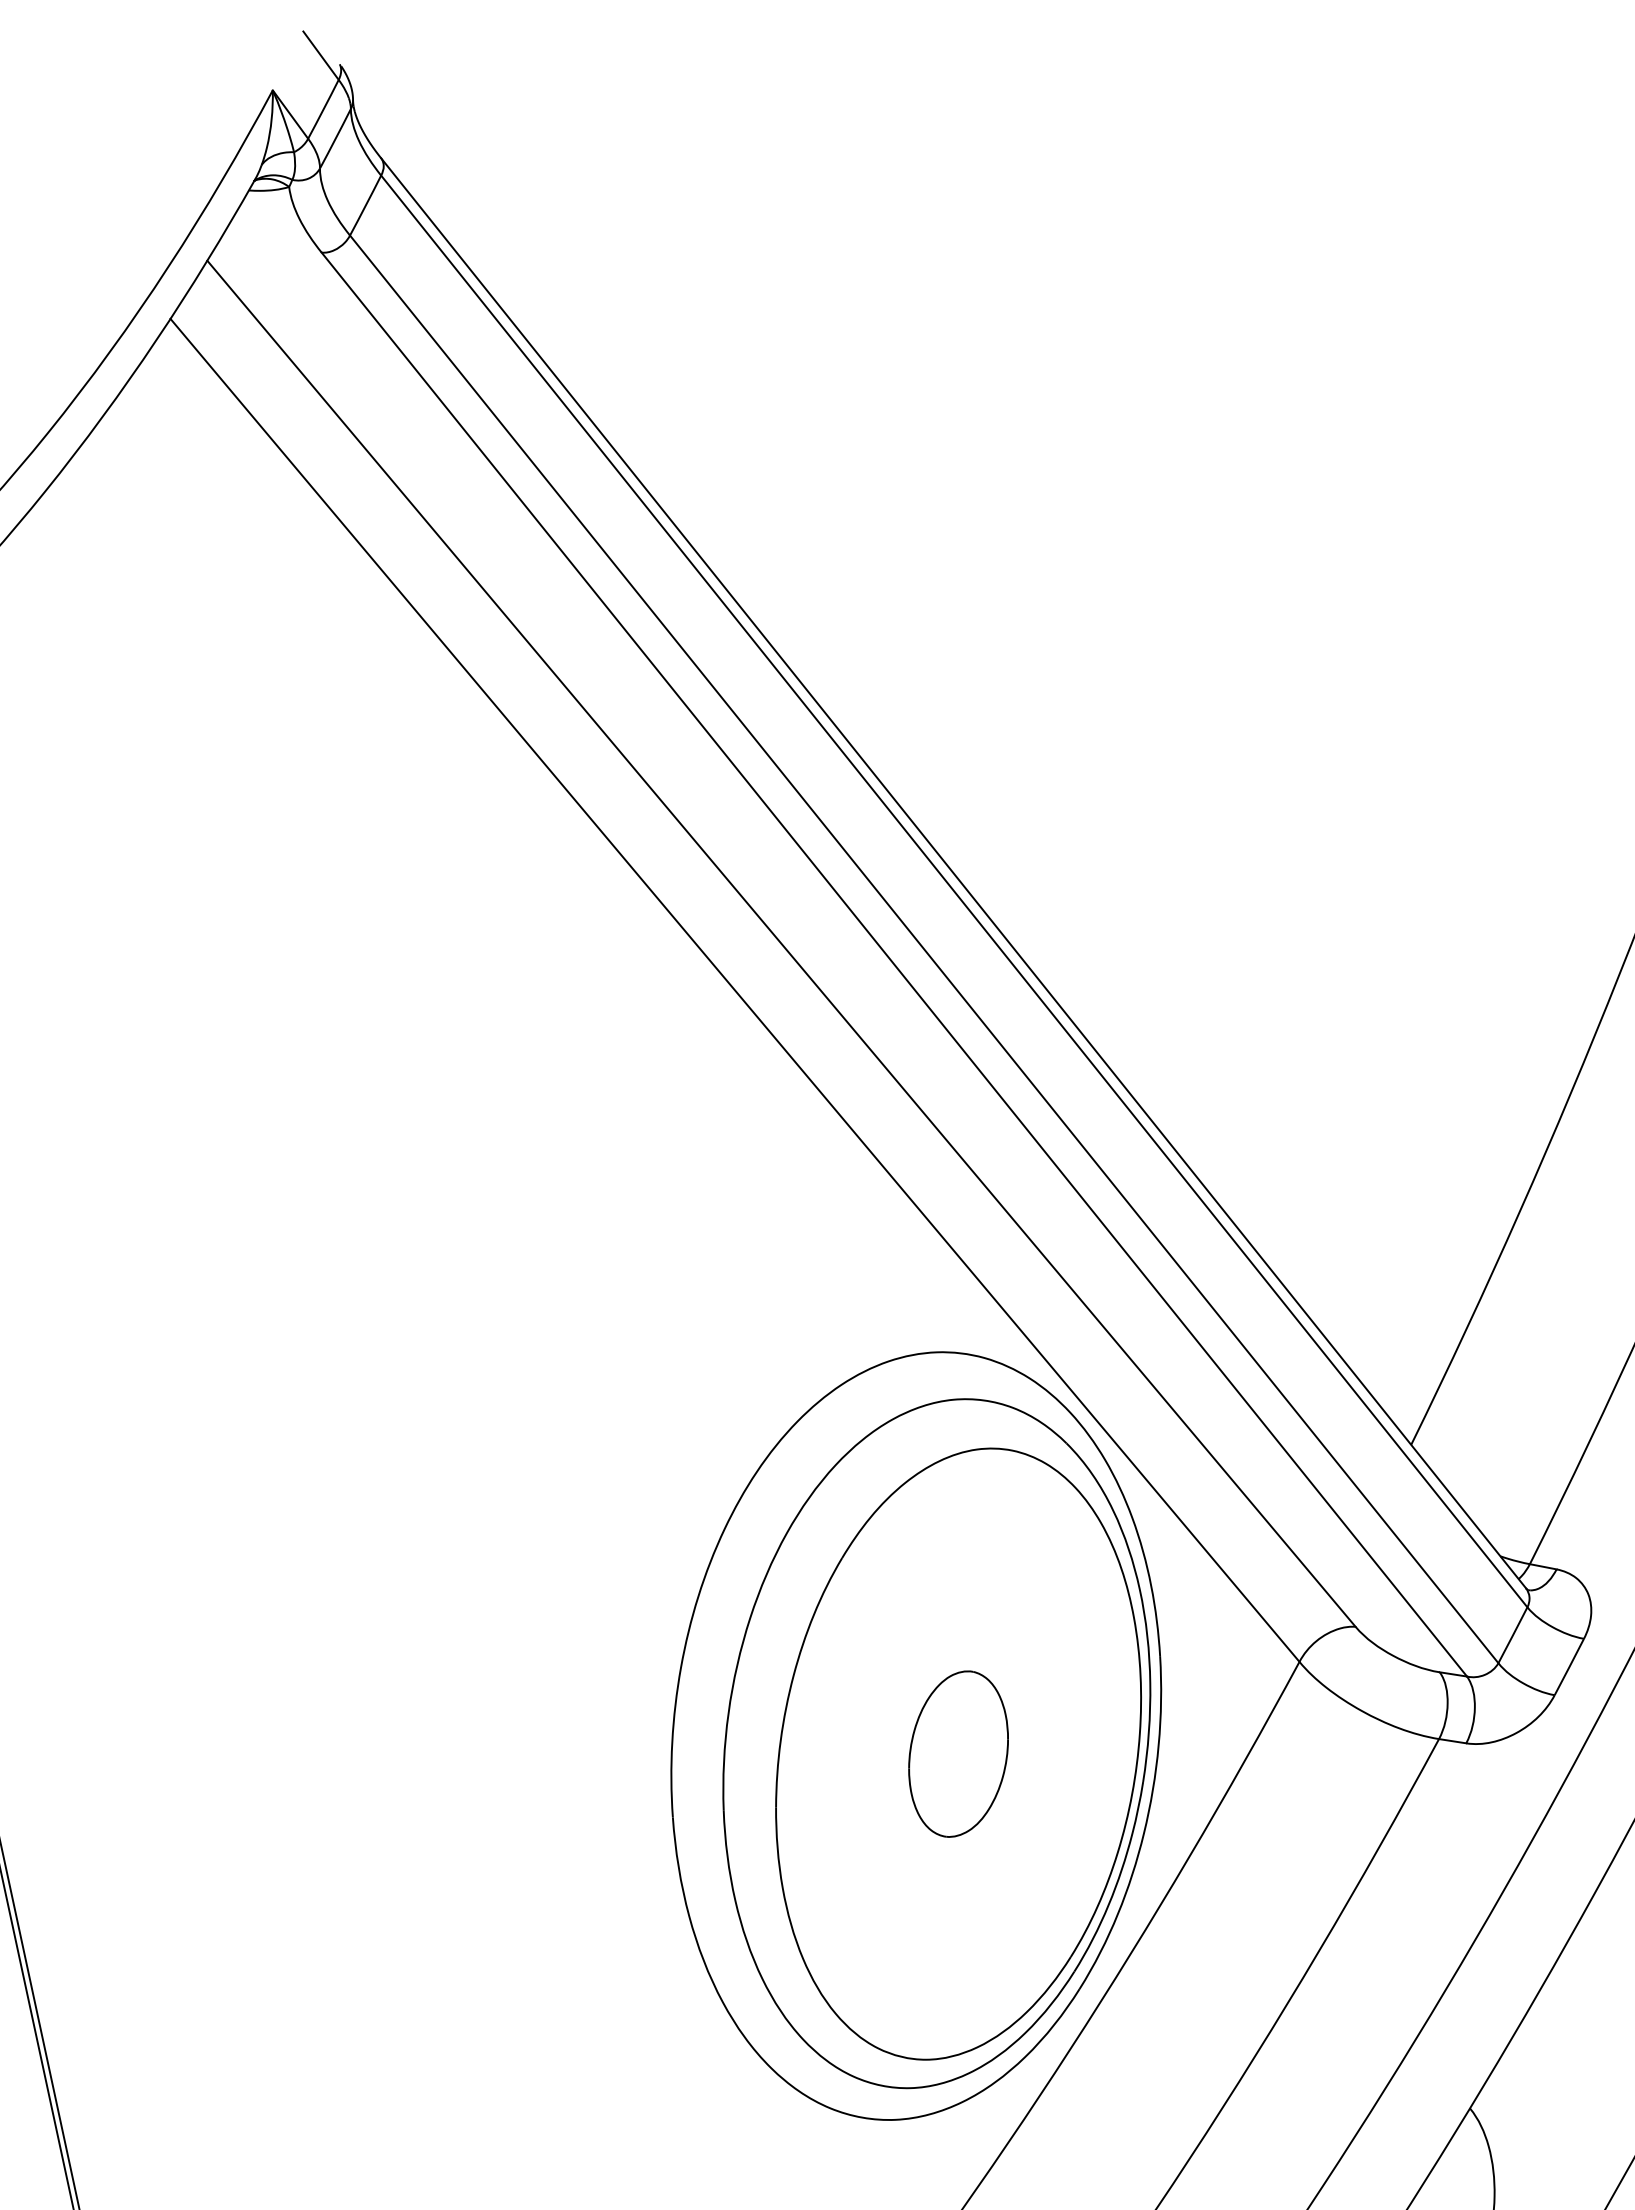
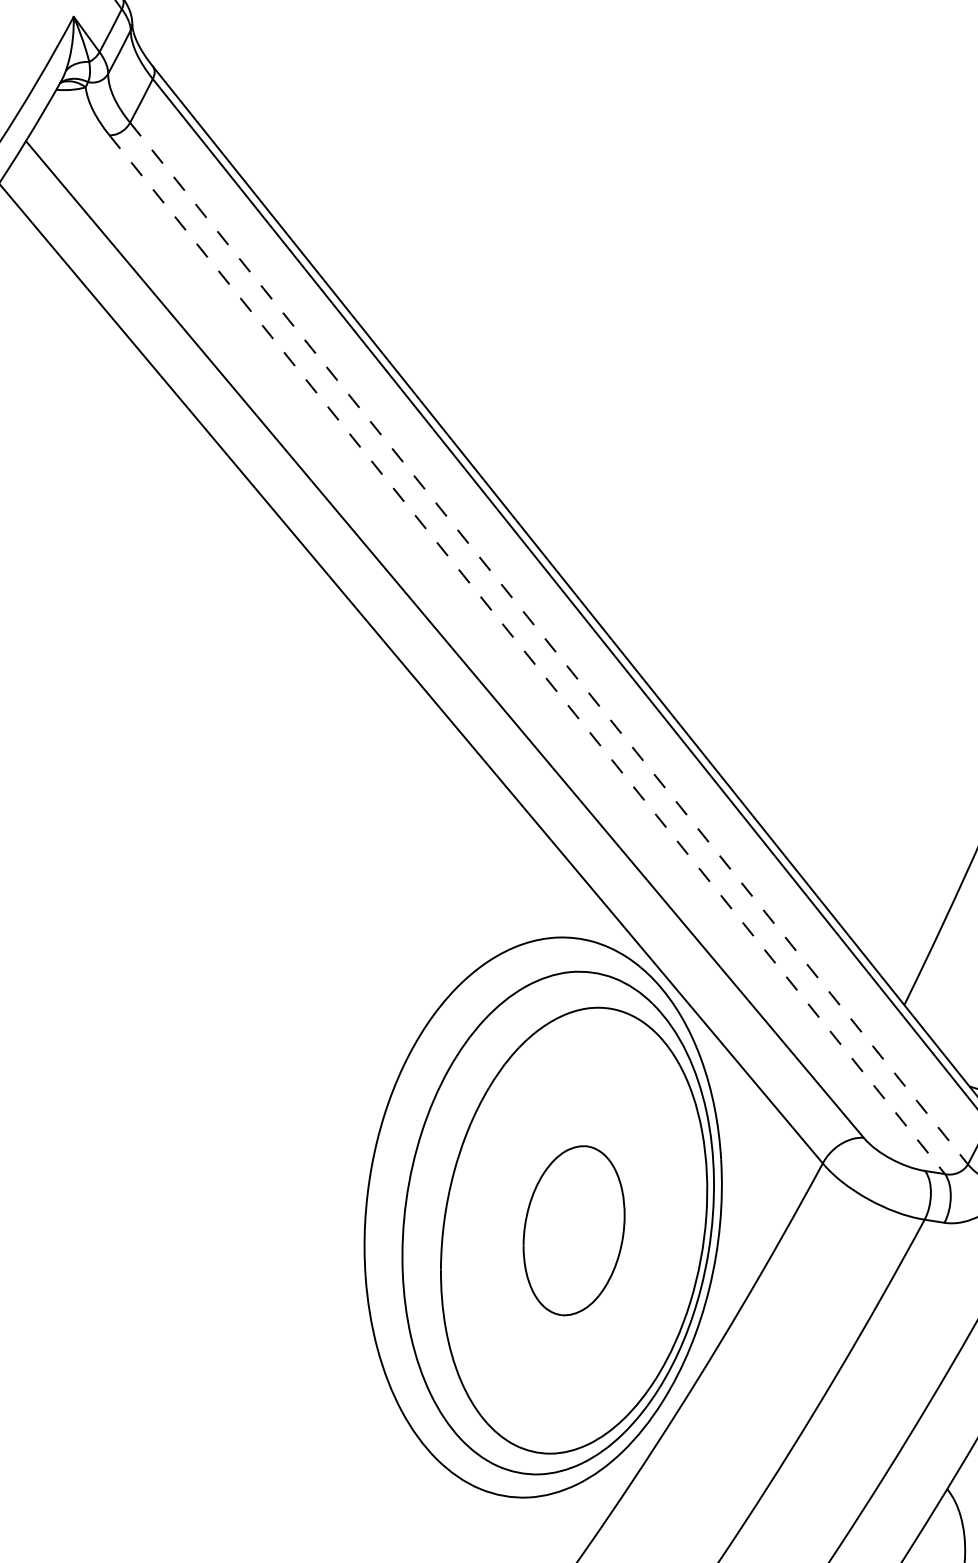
line: (924, 949) -> (549, 643), solid -> dashed
line: (894, 964) -> (527, 654), solid -> dashed
part: (958, 1753) -> (574, 1230), size x1.4

